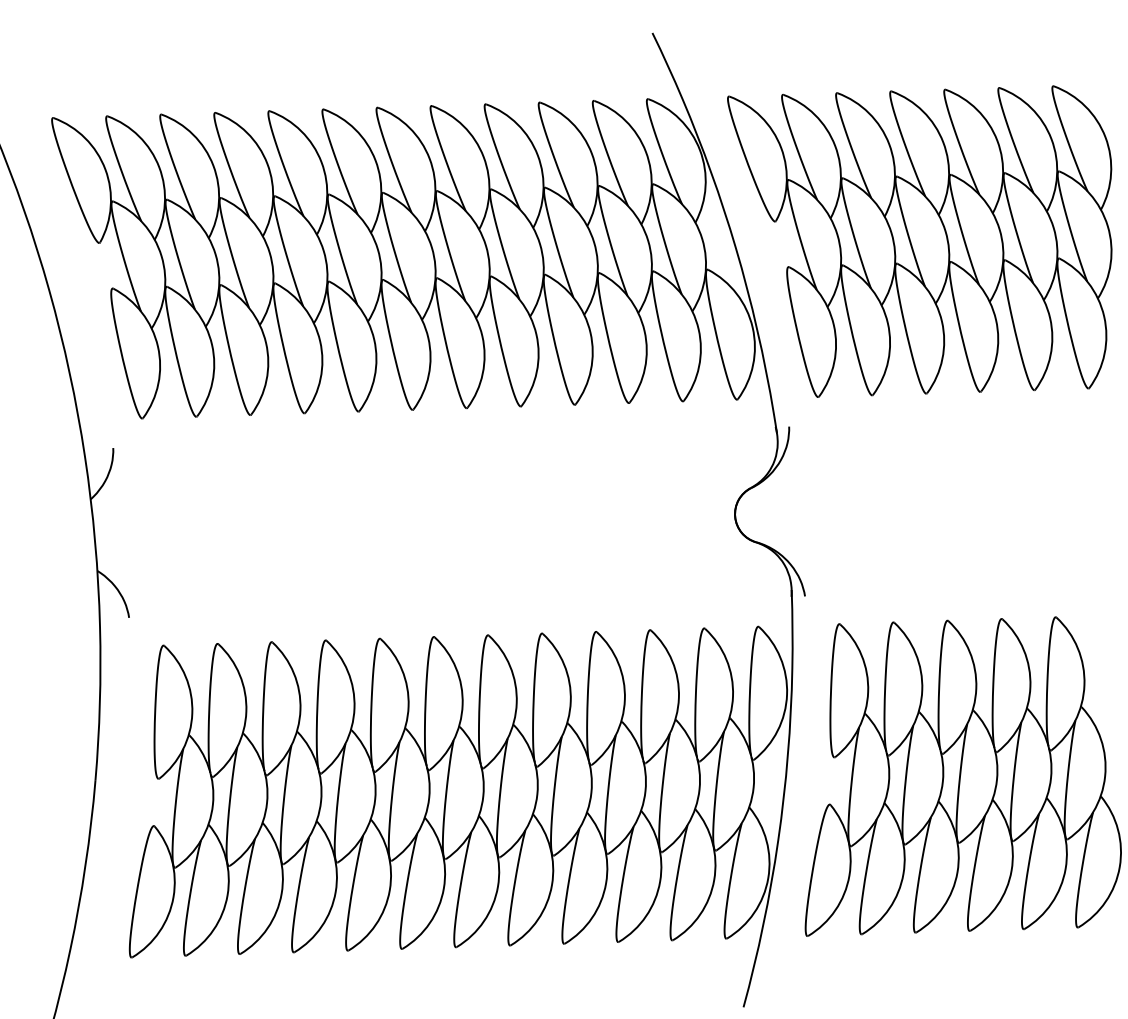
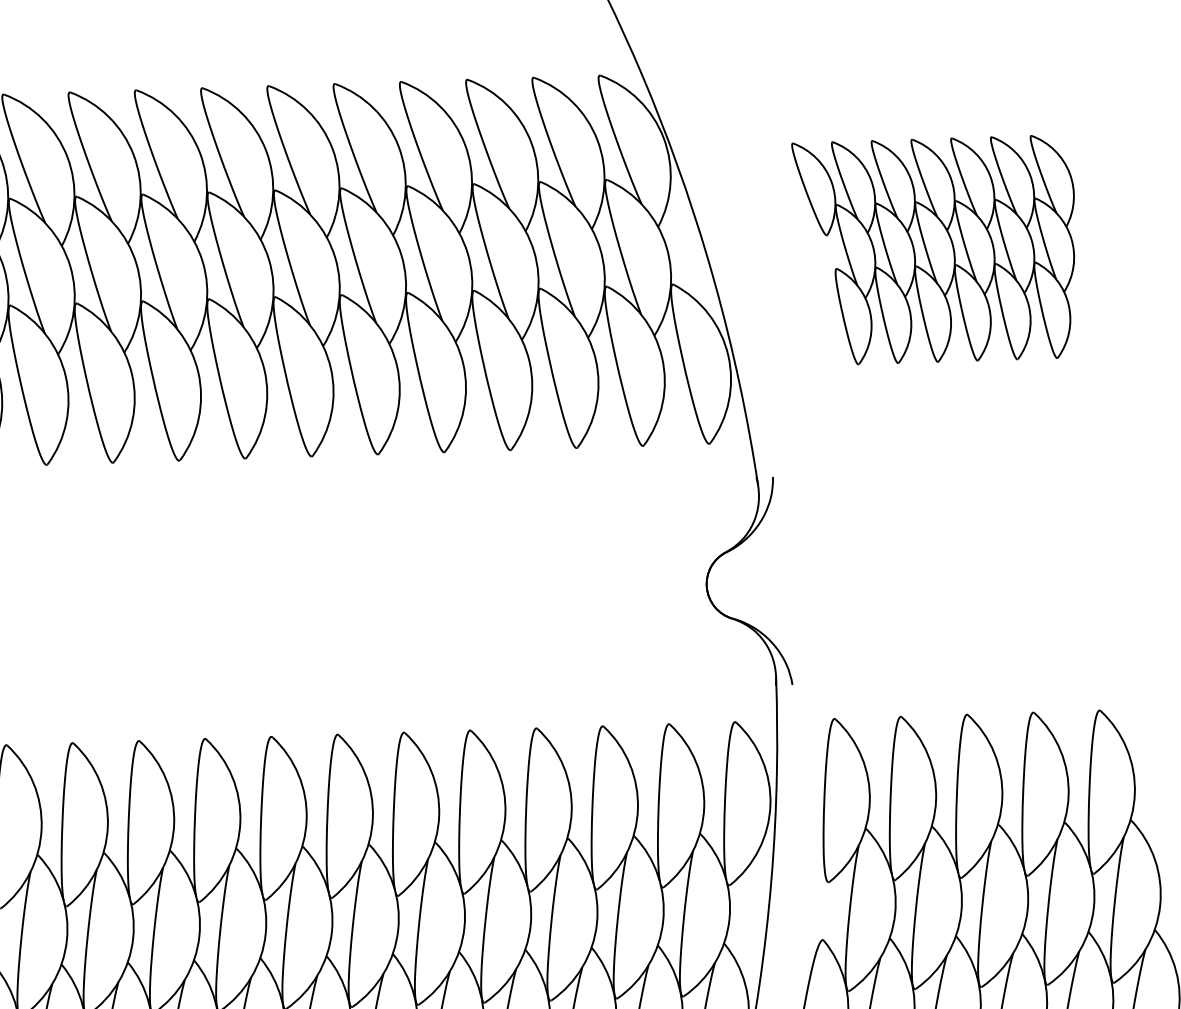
part: (919, 241) -> (932, 250), size x0.6

